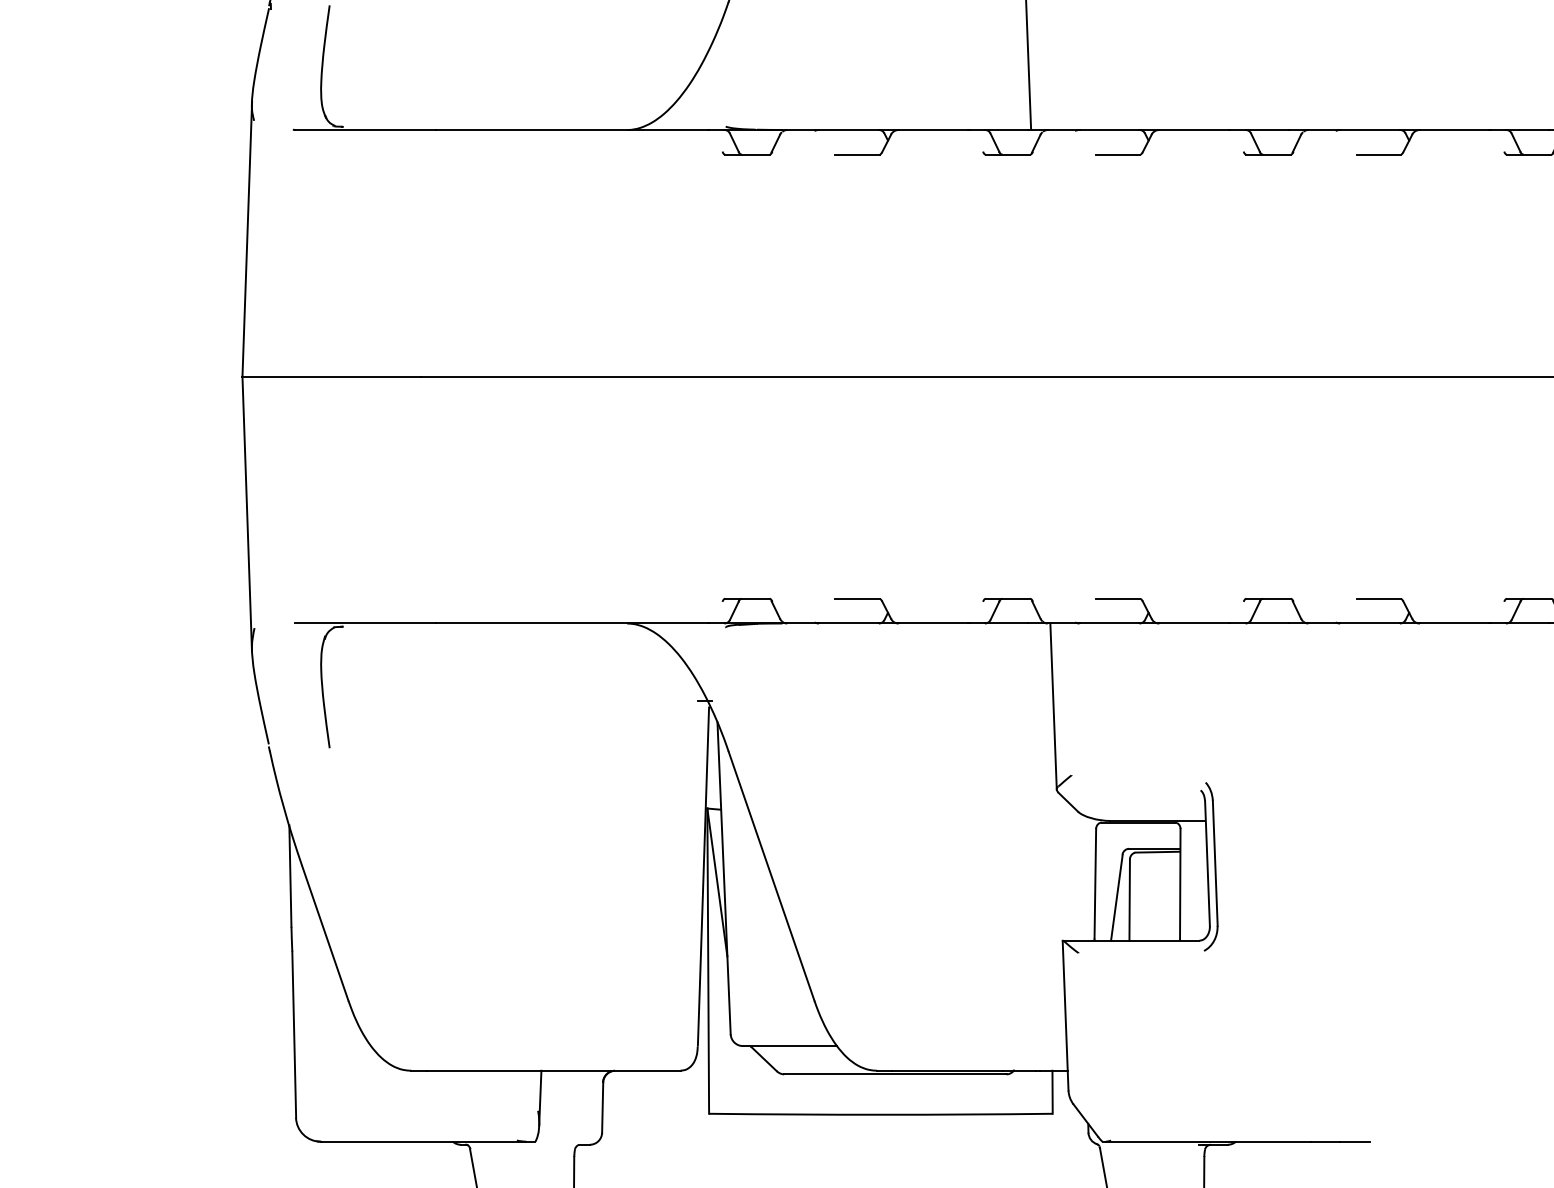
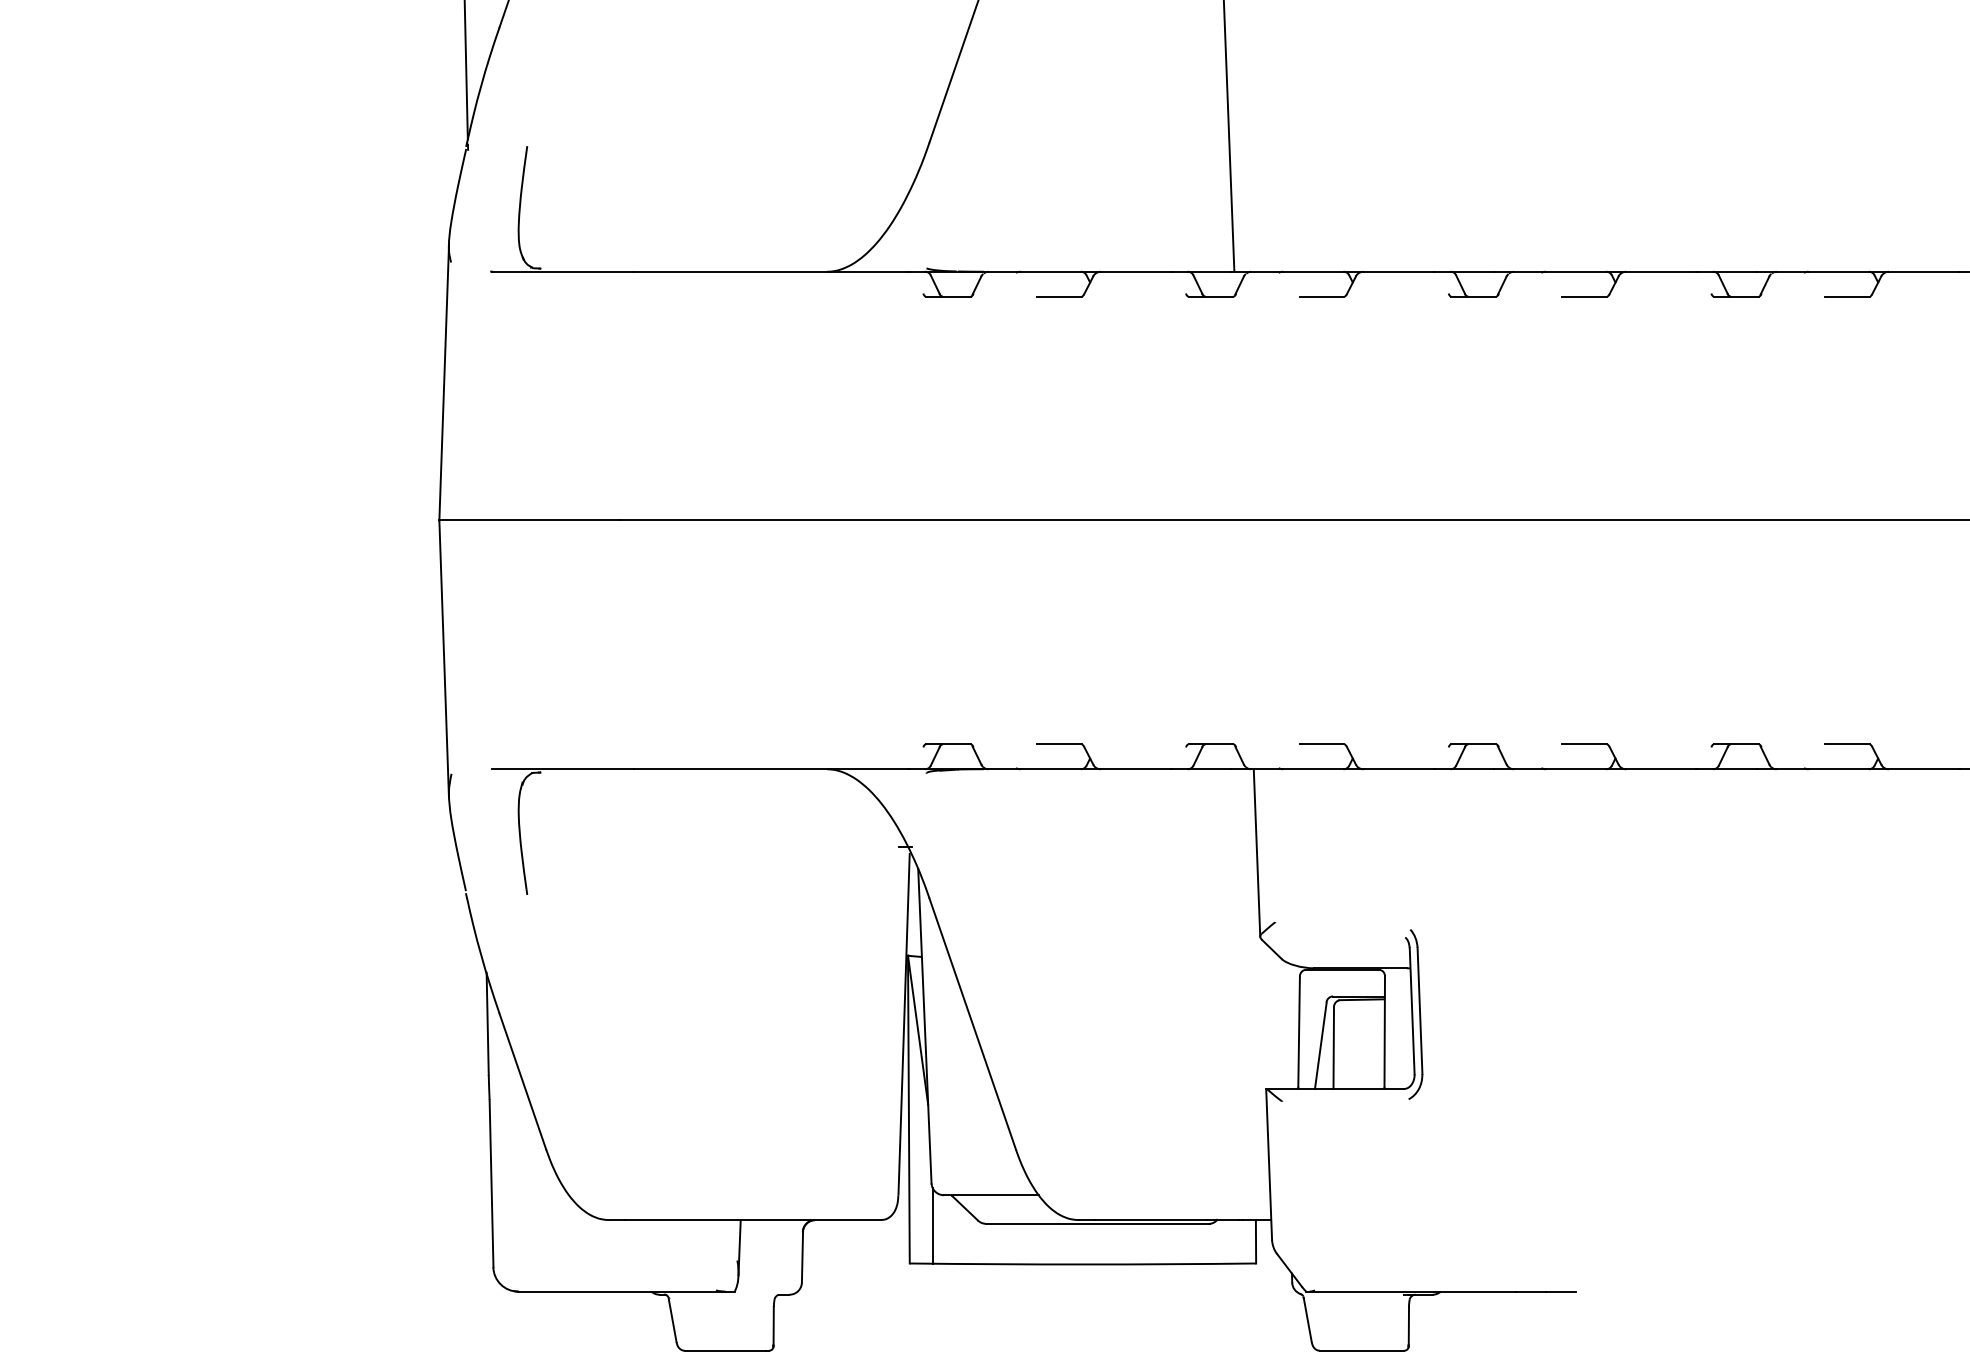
line: (731, 1076) -> (932, 1225), added

